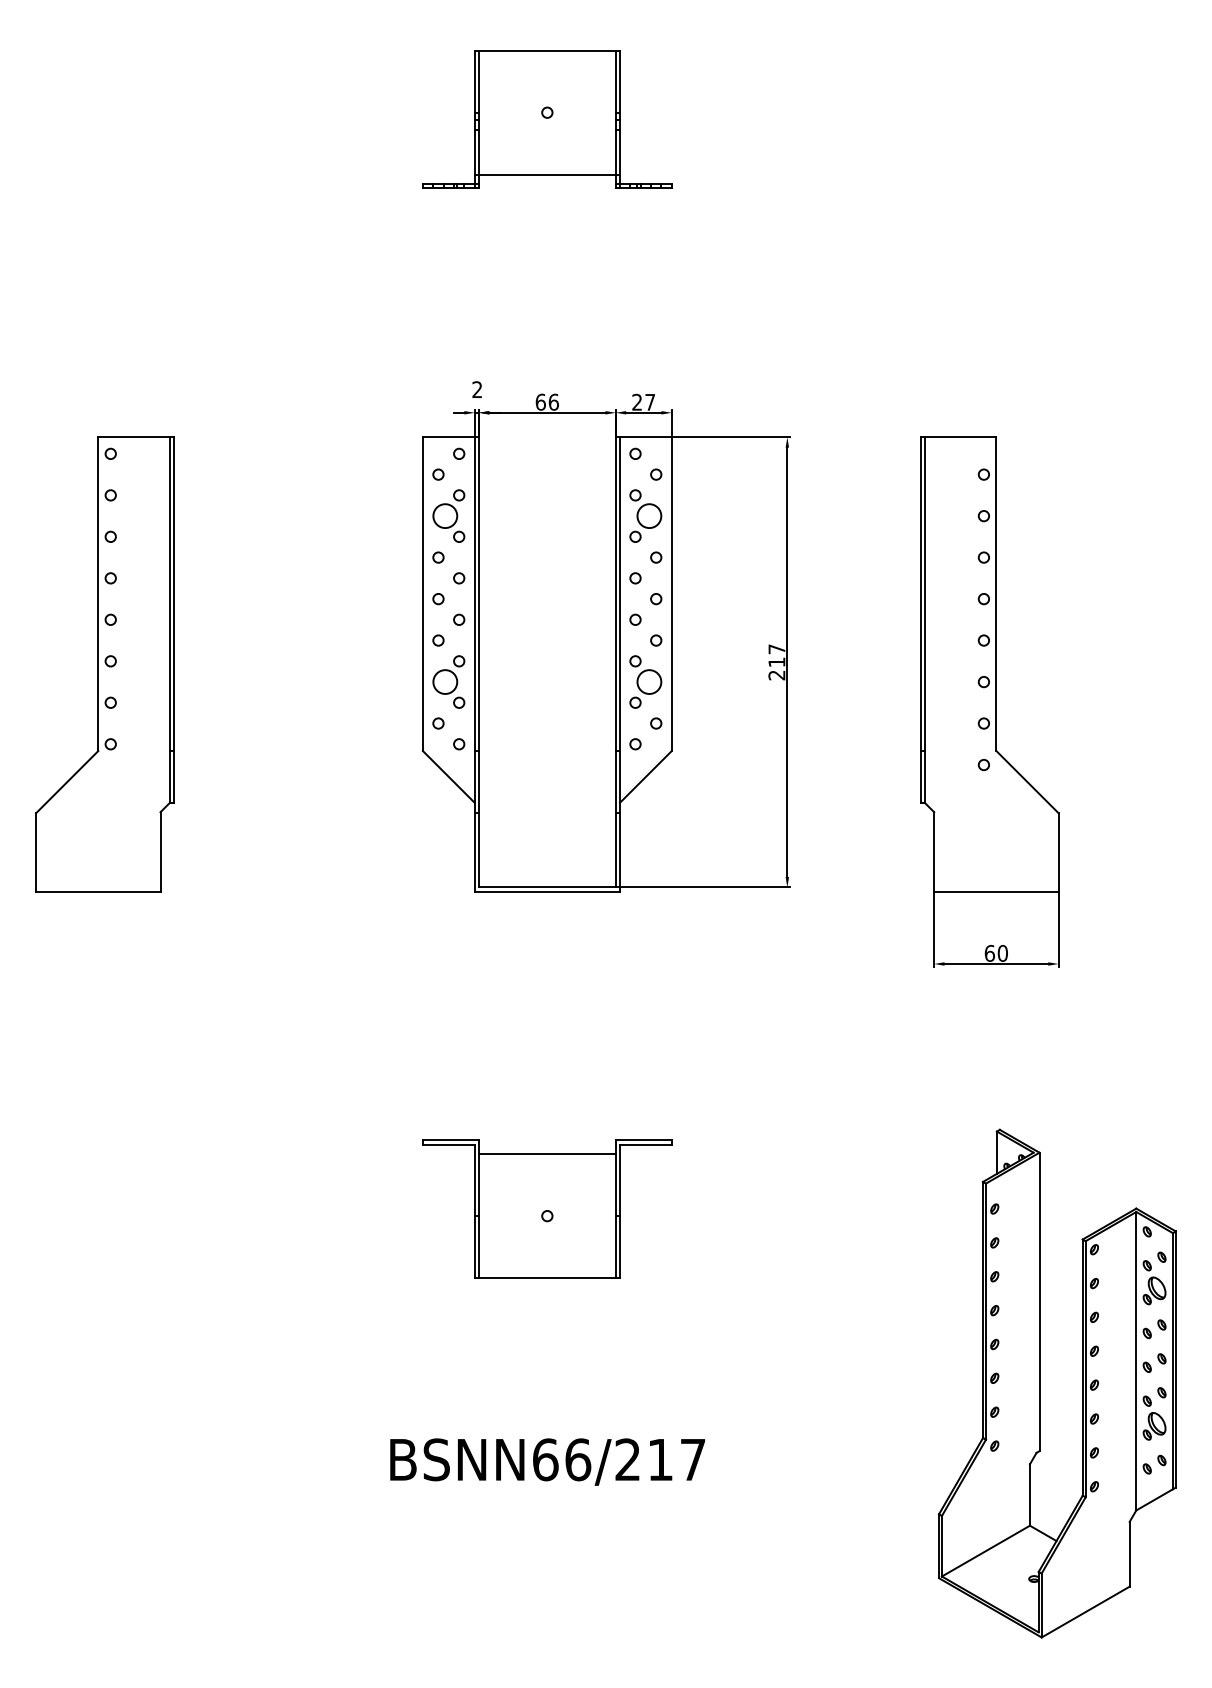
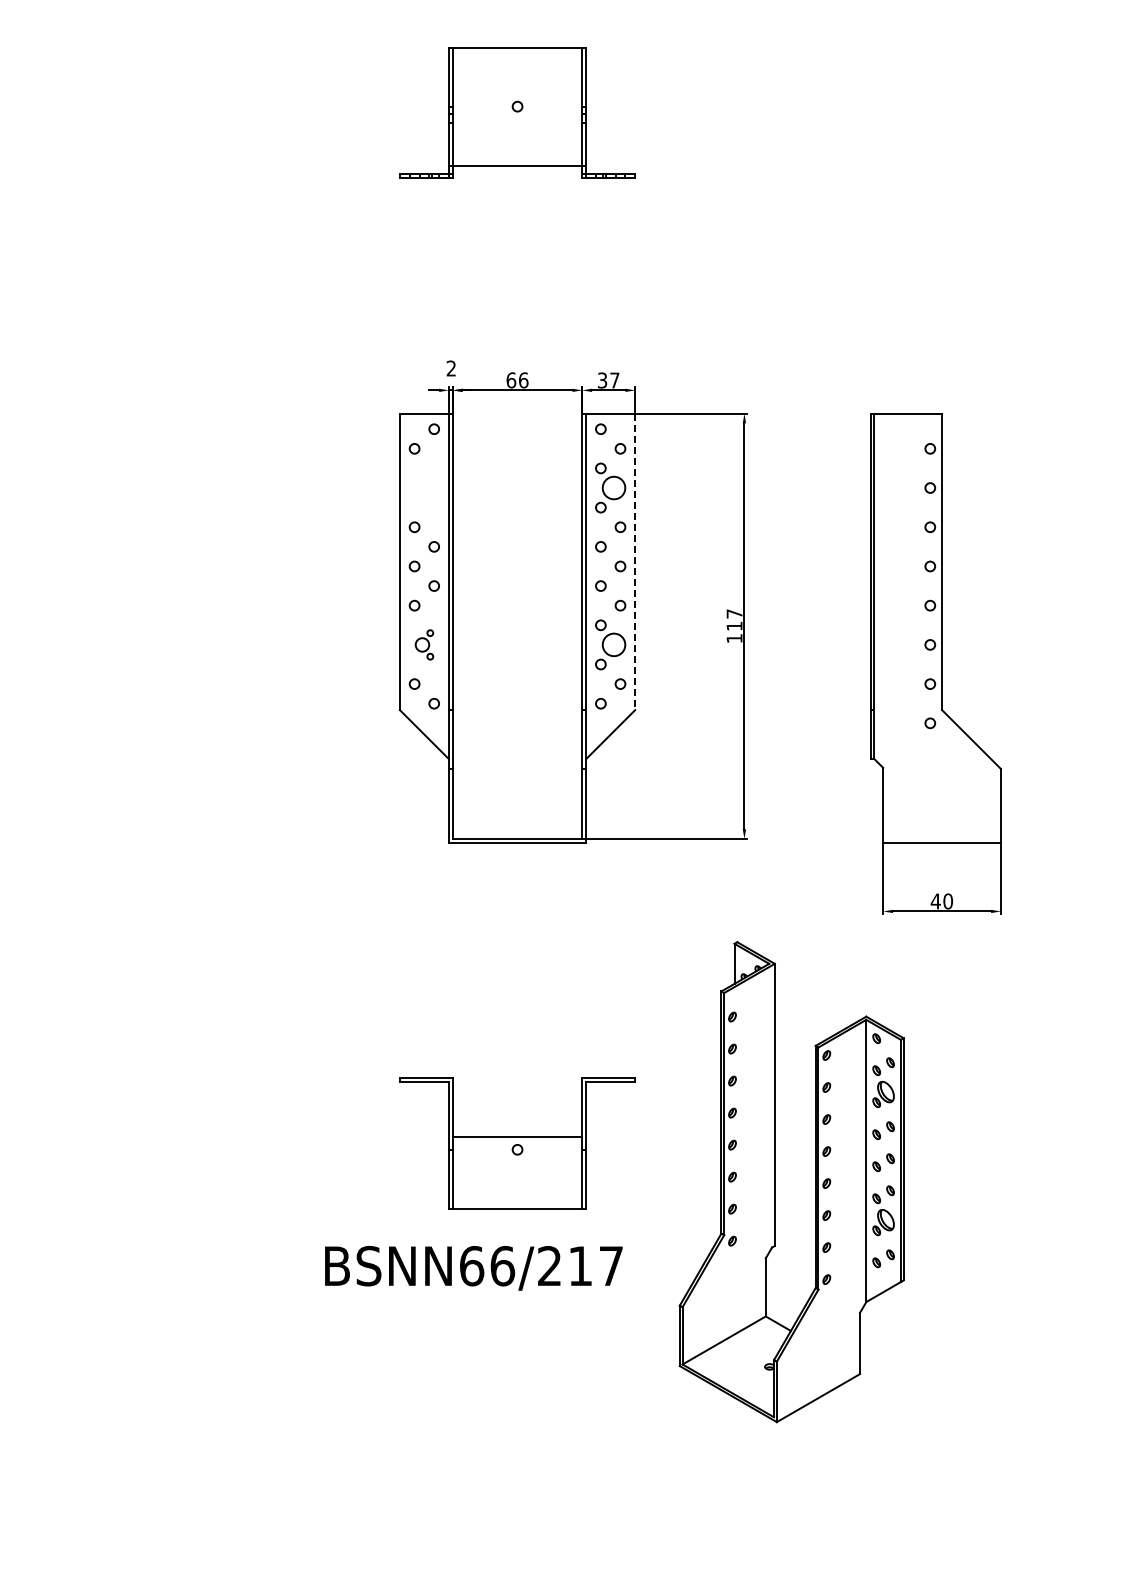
text: (637, 402) -> (602, 380), 27 -> 37
part: (448, 515) -> (424, 487), removed
line: (672, 594) -> (635, 562), solid -> dashed
part: (105, 664) -> (99, 628), removed
text: (776, 675) -> (734, 638), 217 -> 117
part: (448, 681) -> (424, 644), size x0.6
text: (989, 953) -> (935, 901), 60 -> 40
line: (547, 1153) -> (517, 1136), moved
part: (1040, 1384) -> (775, 1182), moved
text: (547, 1462) -> (473, 1268), moved

